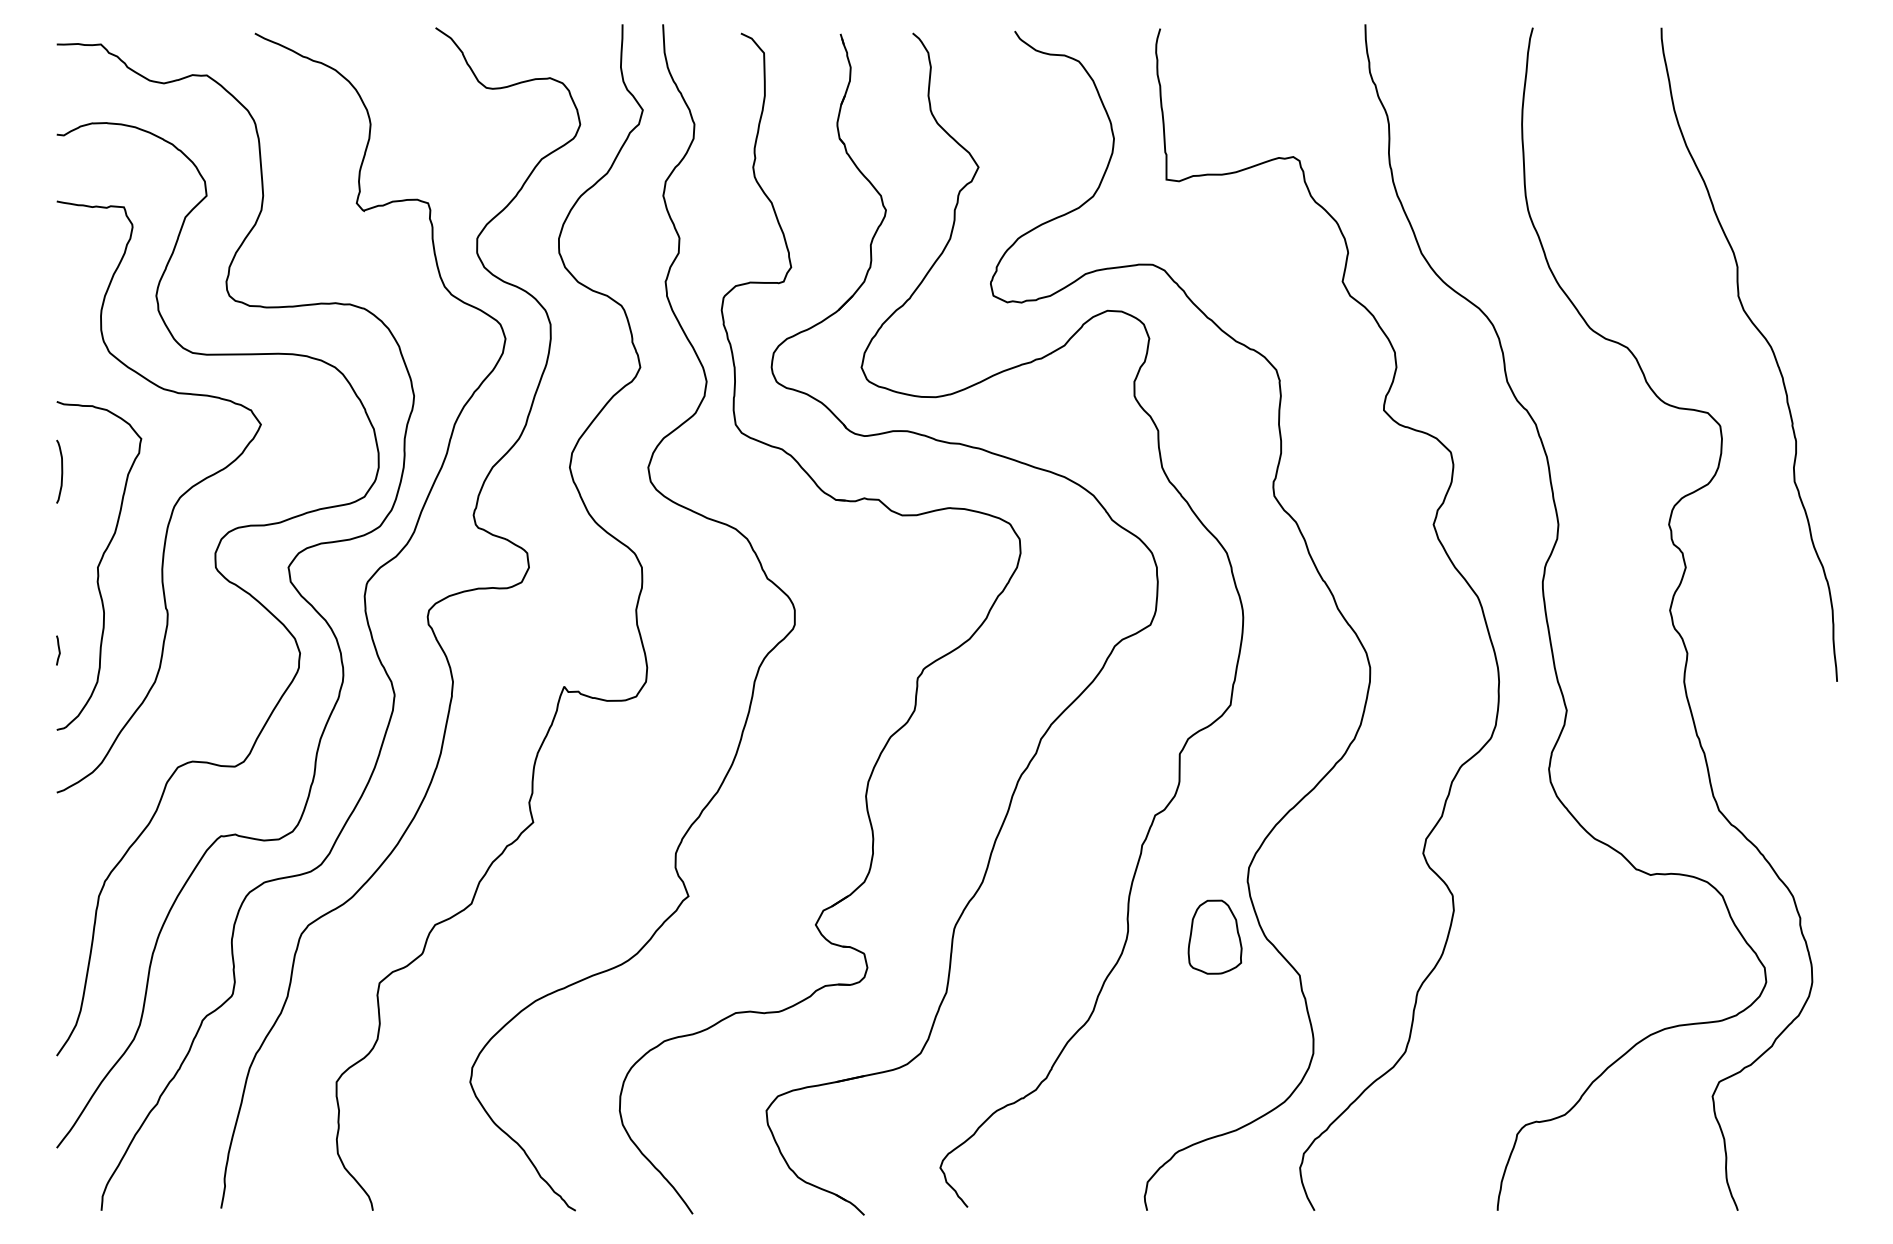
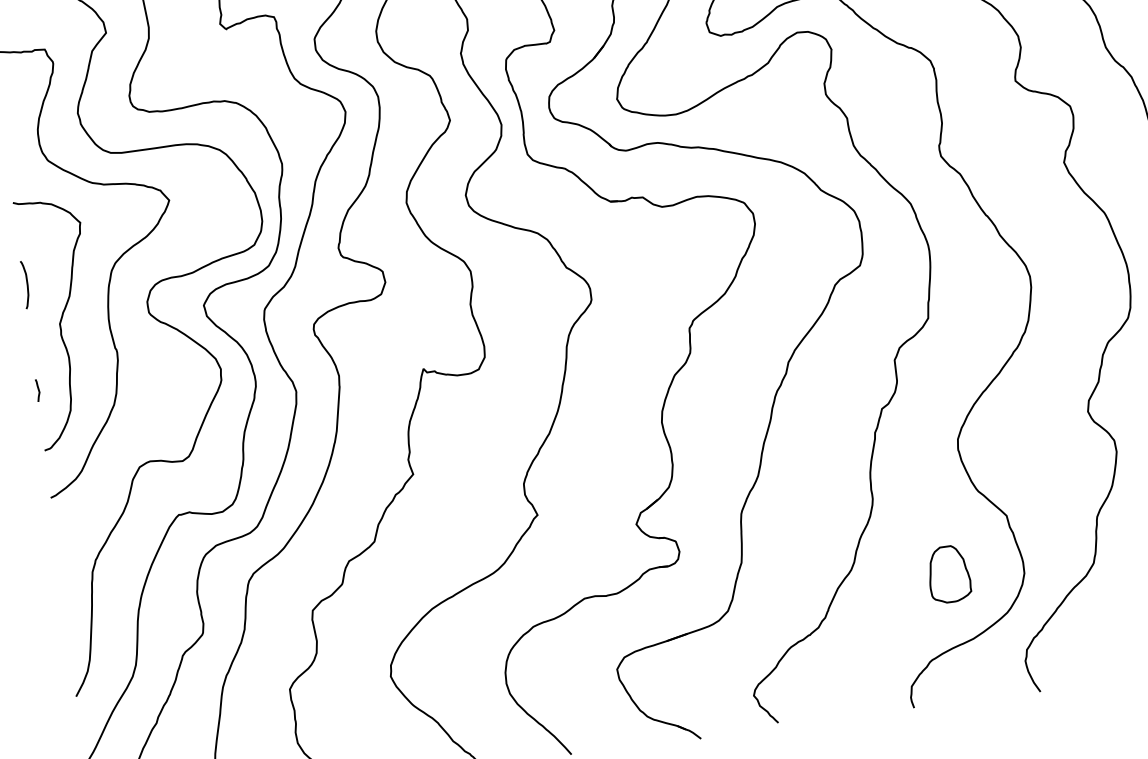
curve: (61, 471) -> (26, 284), moved
part: (1214, 936) -> (948, 573), moved

